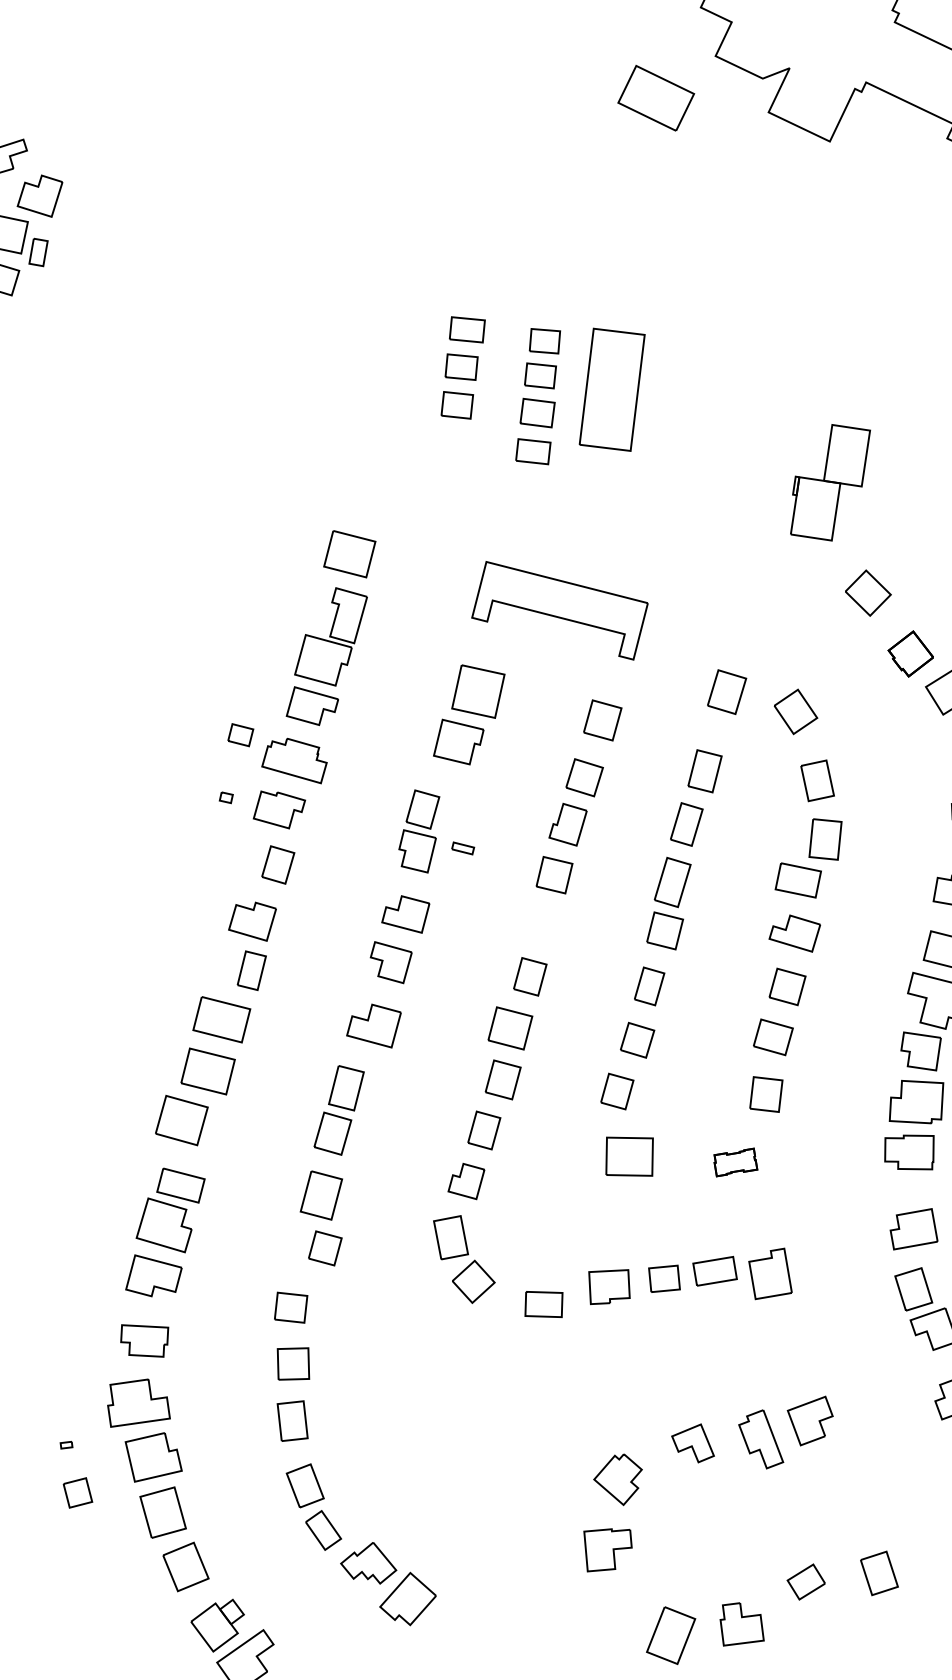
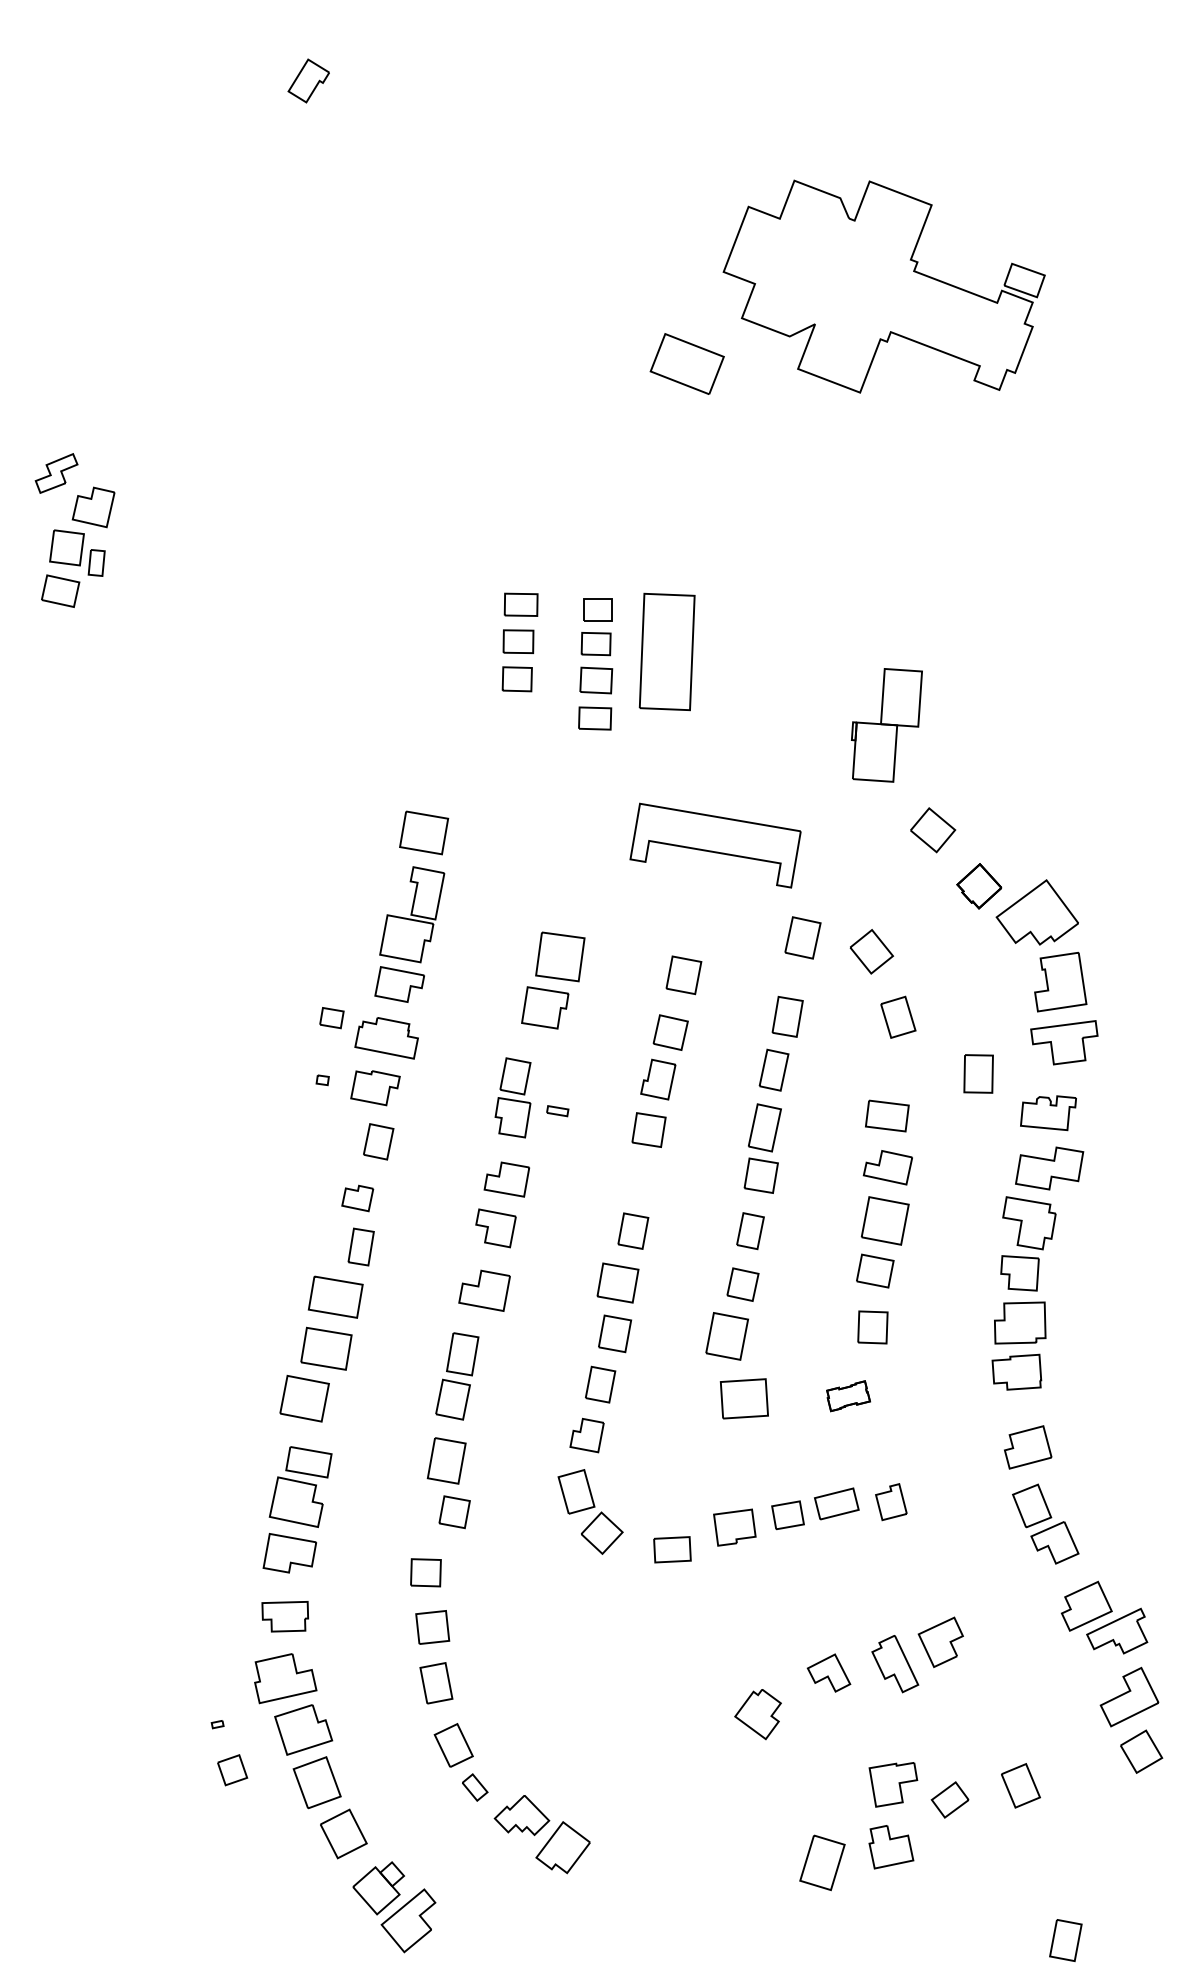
part: (559, 610) -> (715, 845), moved
part: (825, 839) -> (978, 1073), moved
part: (252, 920) -> (357, 1198), size x0.7
part: (786, 986) -> (884, 1220), size x1.4
part: (617, 1090) -> (727, 1335), size x1.4
part: (770, 1273) -> (891, 1501), size x0.7
part: (322, 1530) -> (474, 1787), size x0.7
part: (607, 1550) -> (893, 1784), moved

